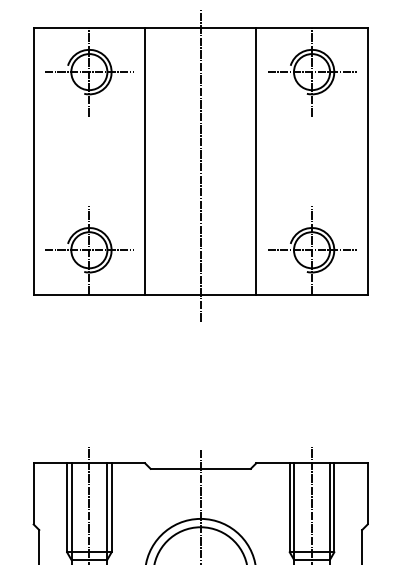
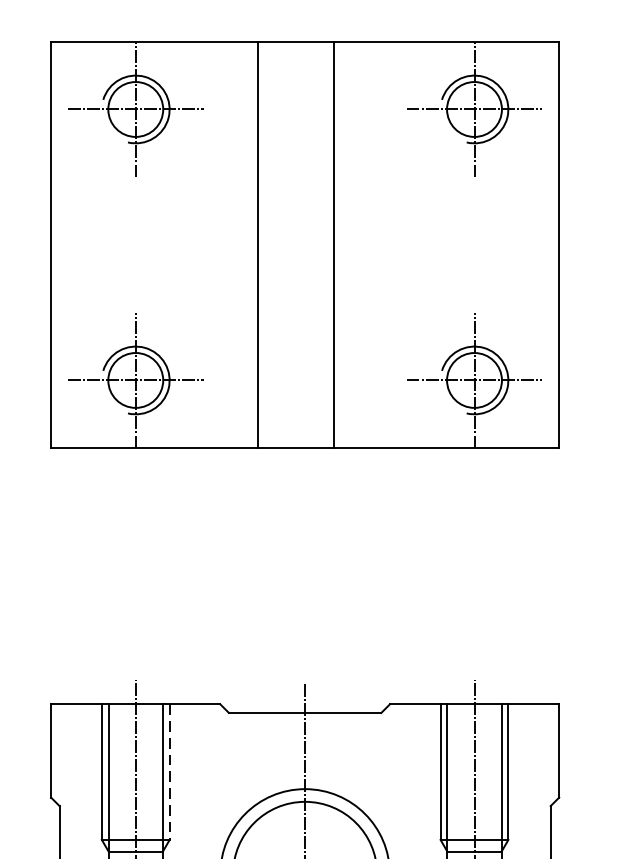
line: (145, 160) -> (259, 243), moved
line: (256, 160) -> (333, 243), moved
line: (200, 165) -> (304, 251), removed
line: (111, 507) -> (169, 771), solid -> dashed

